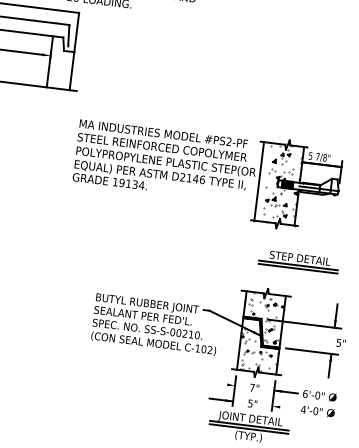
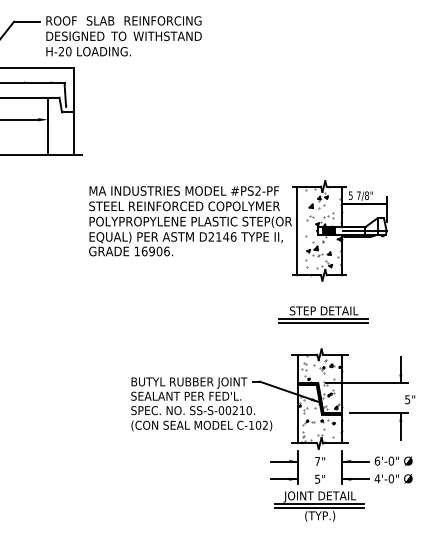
text: (131, 184) -> (155, 251), 19134. -> 16906.
part: (299, 261) -> (323, 314), moved
line: (223, 384) -> (284, 461), added
line: (283, 407) -> (355, 479), added

